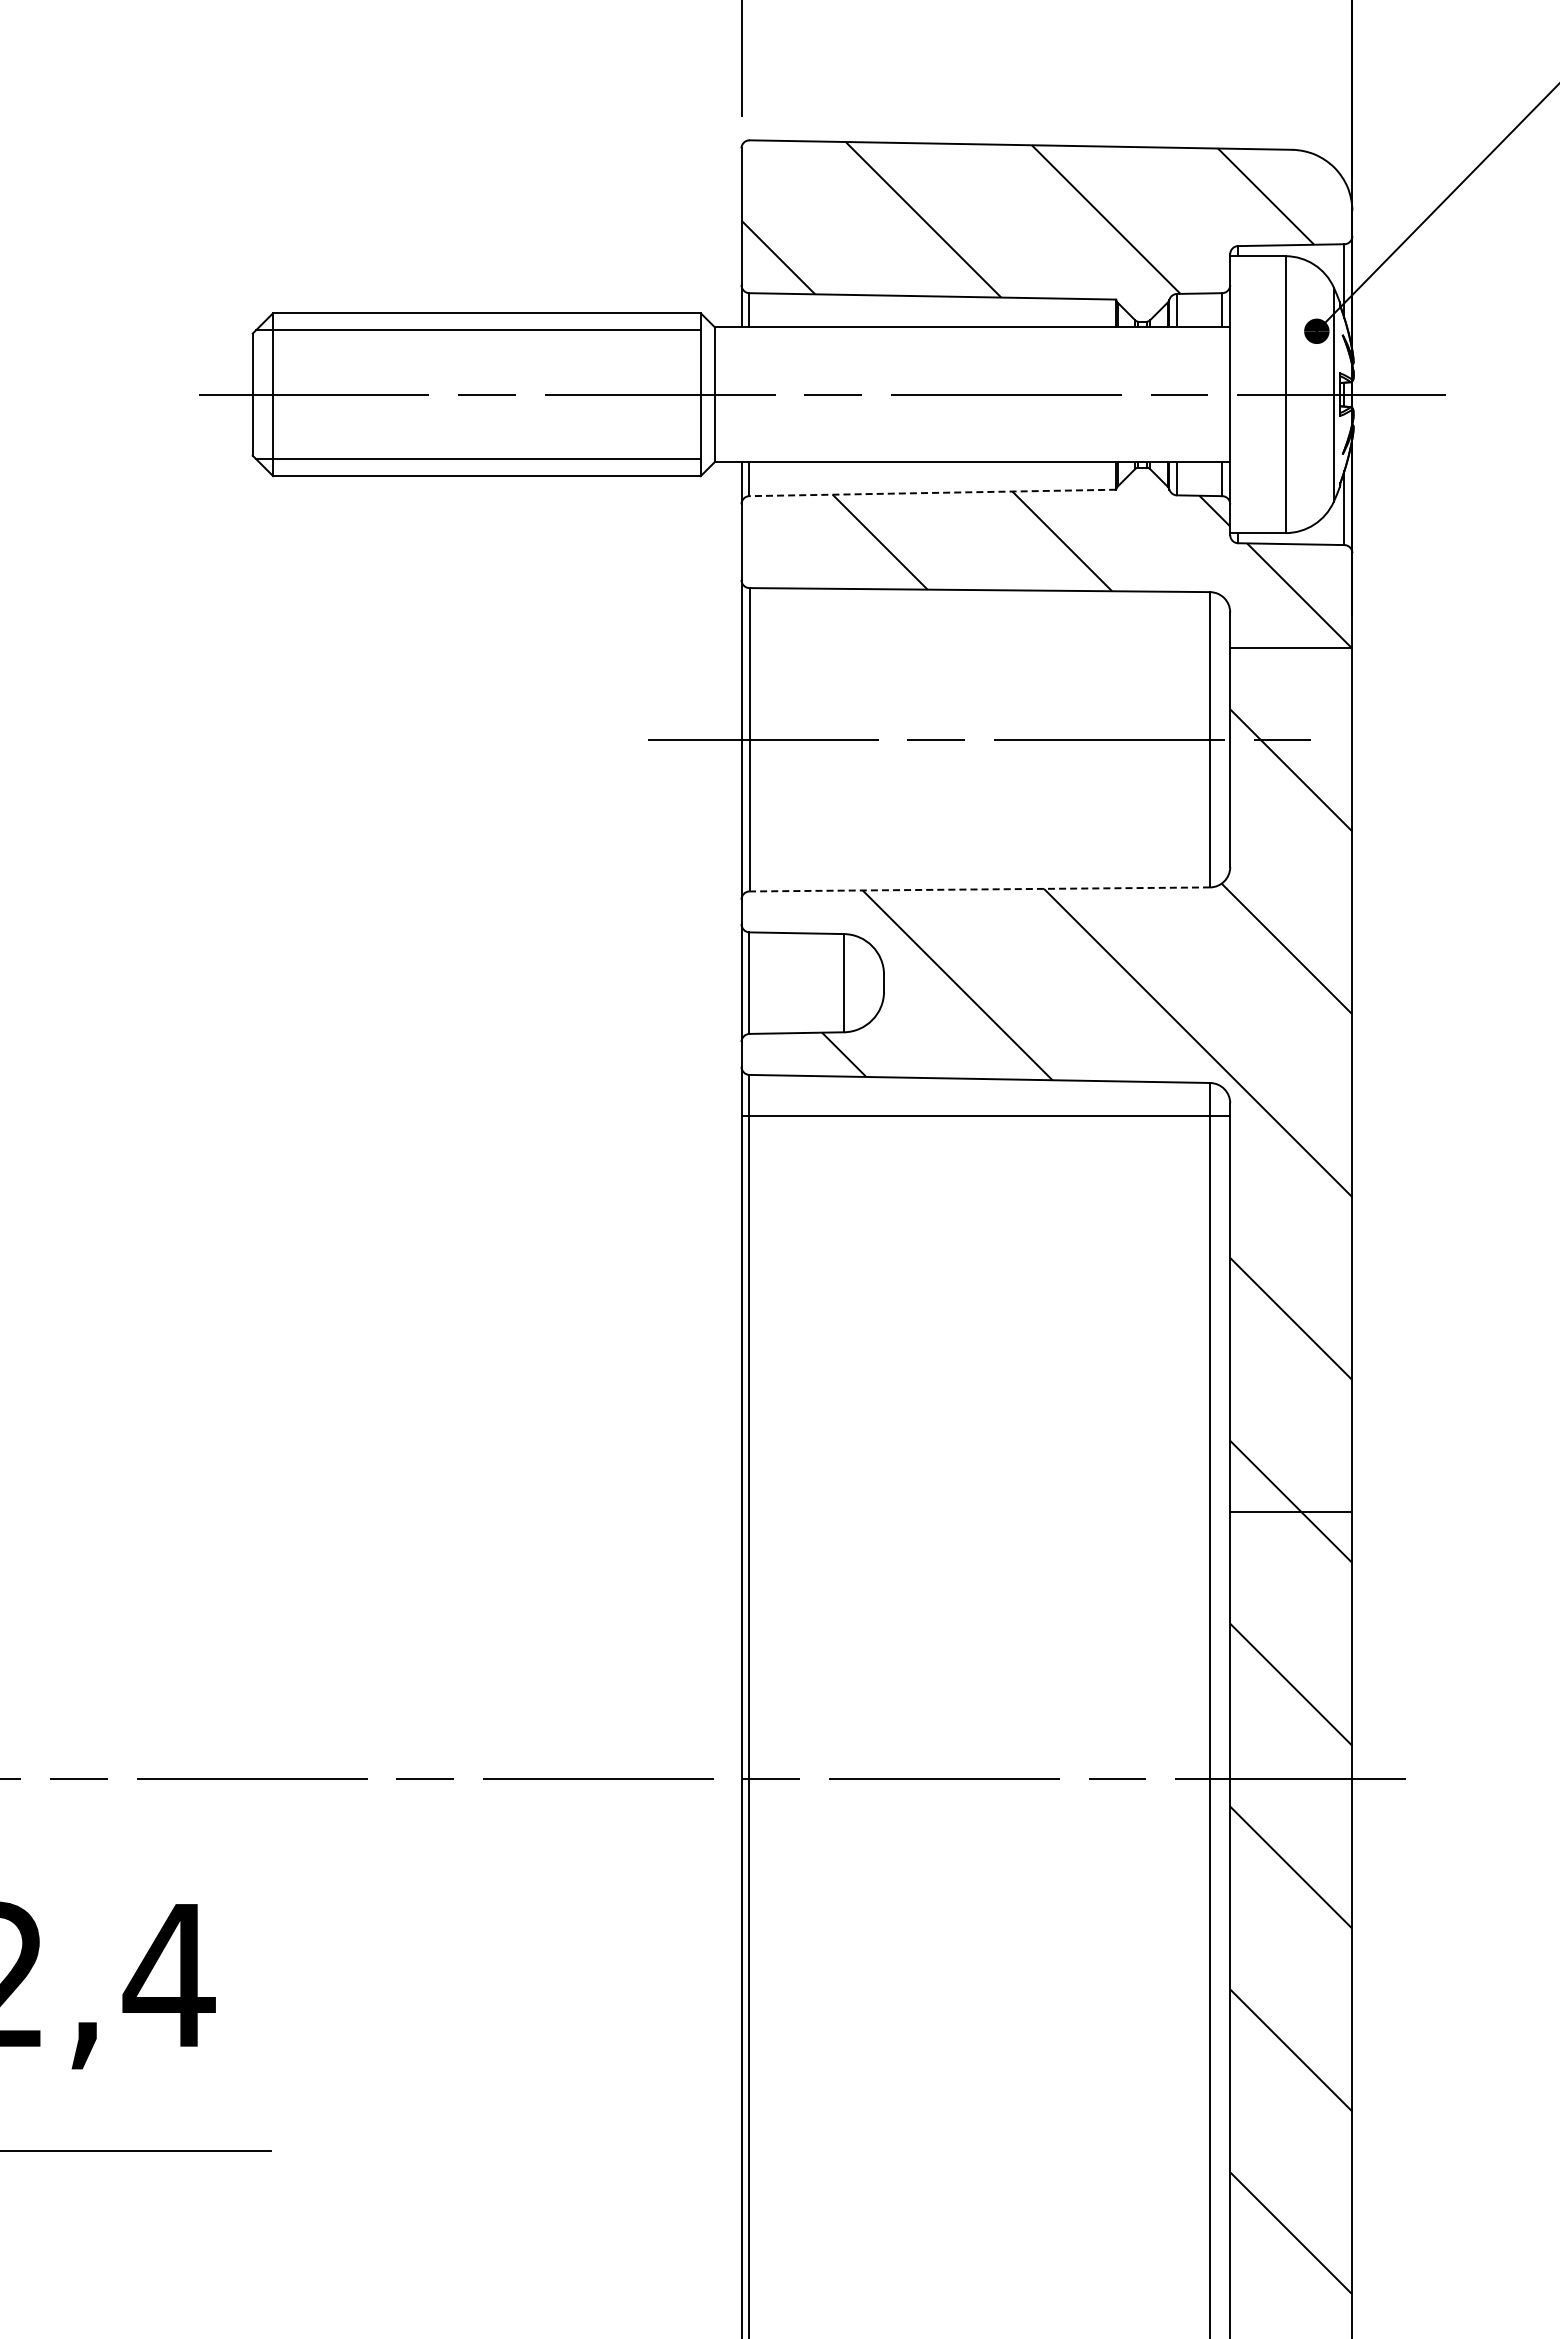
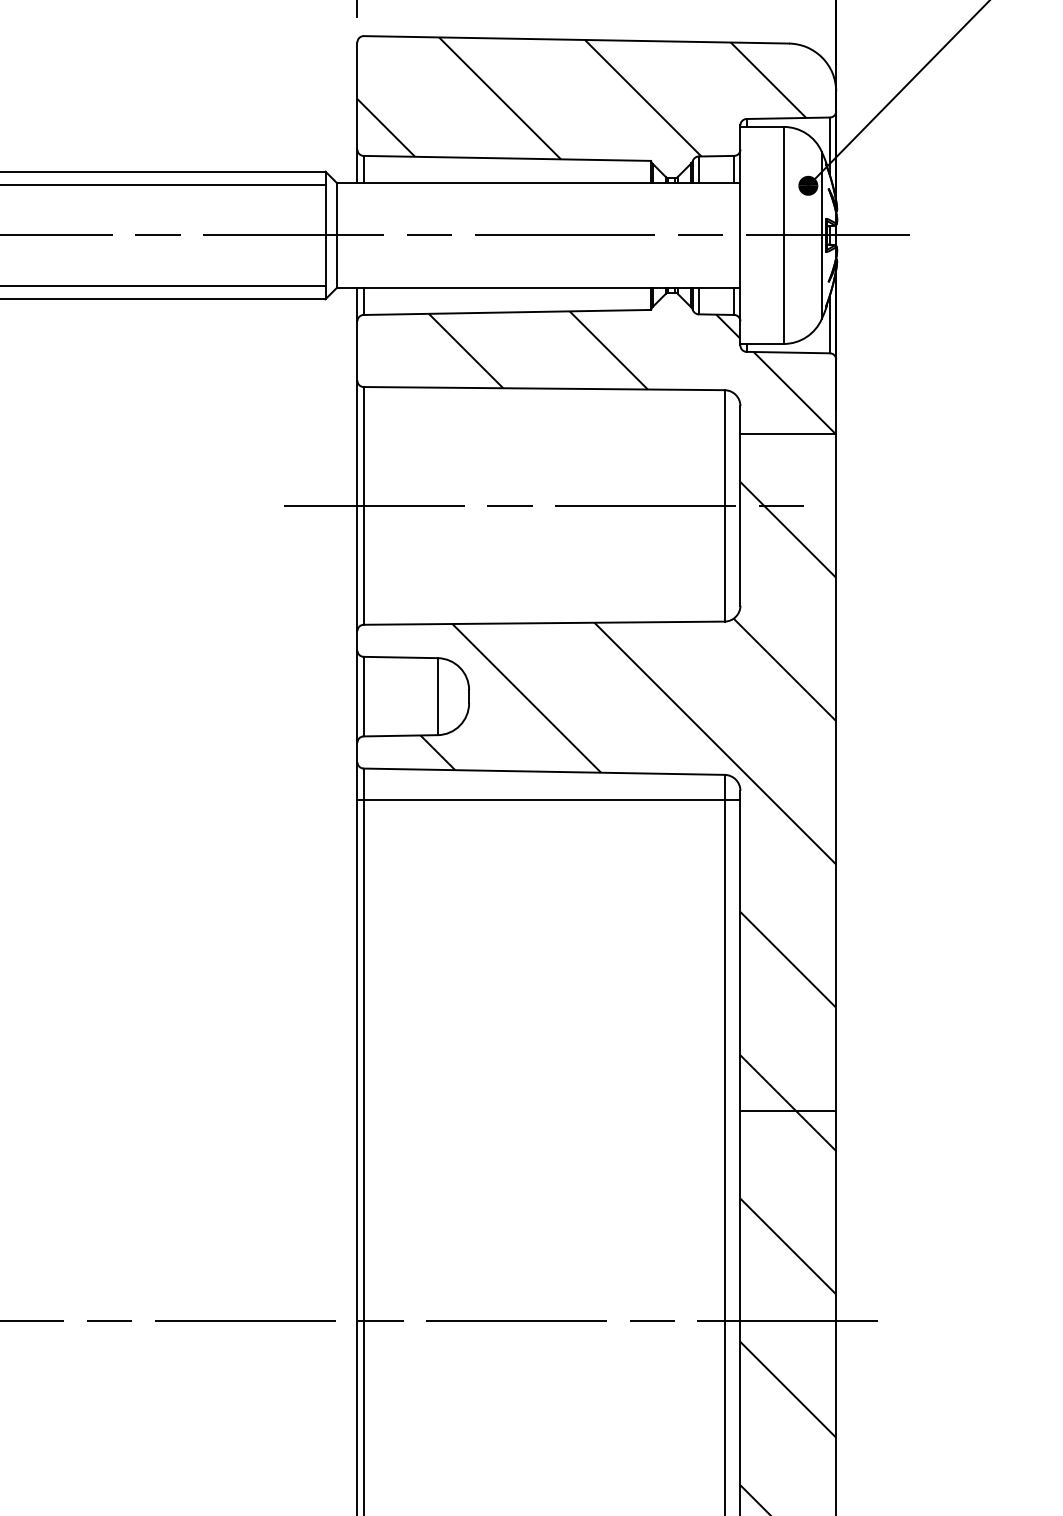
line: (932, 492) -> (507, 312), dashed -> solid
line: (979, 889) -> (543, 623), dashed -> solid

